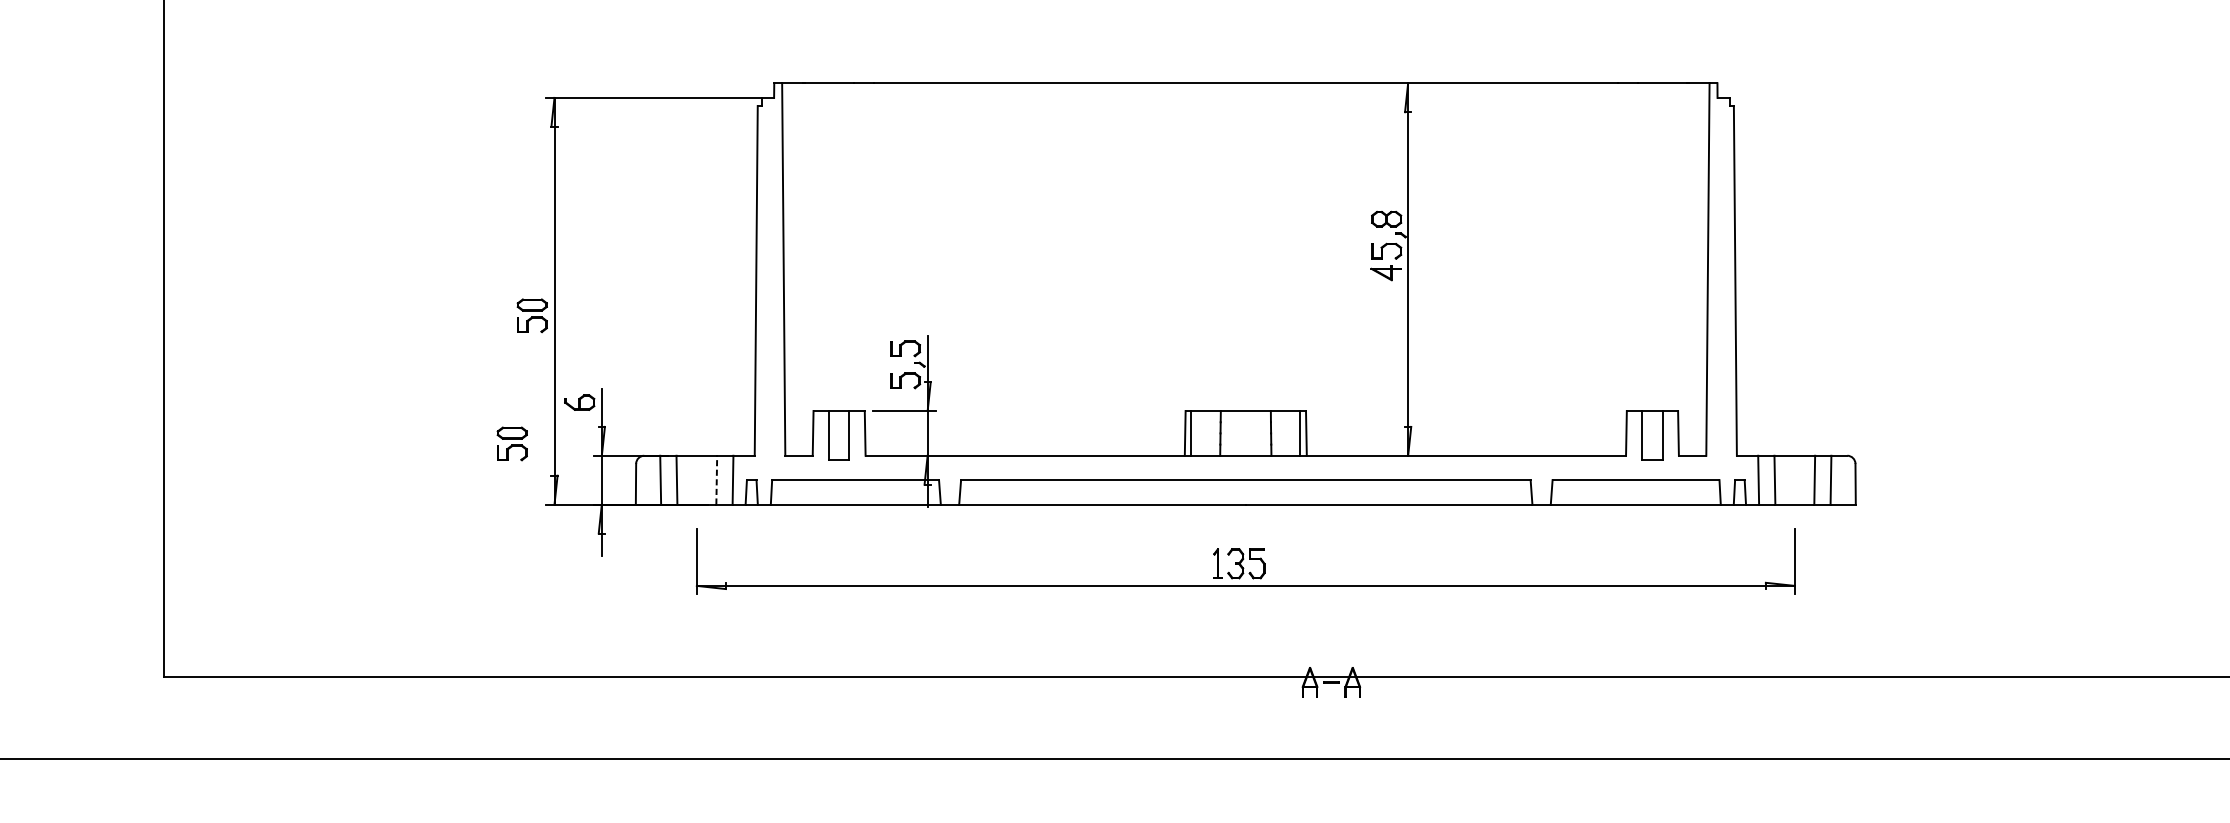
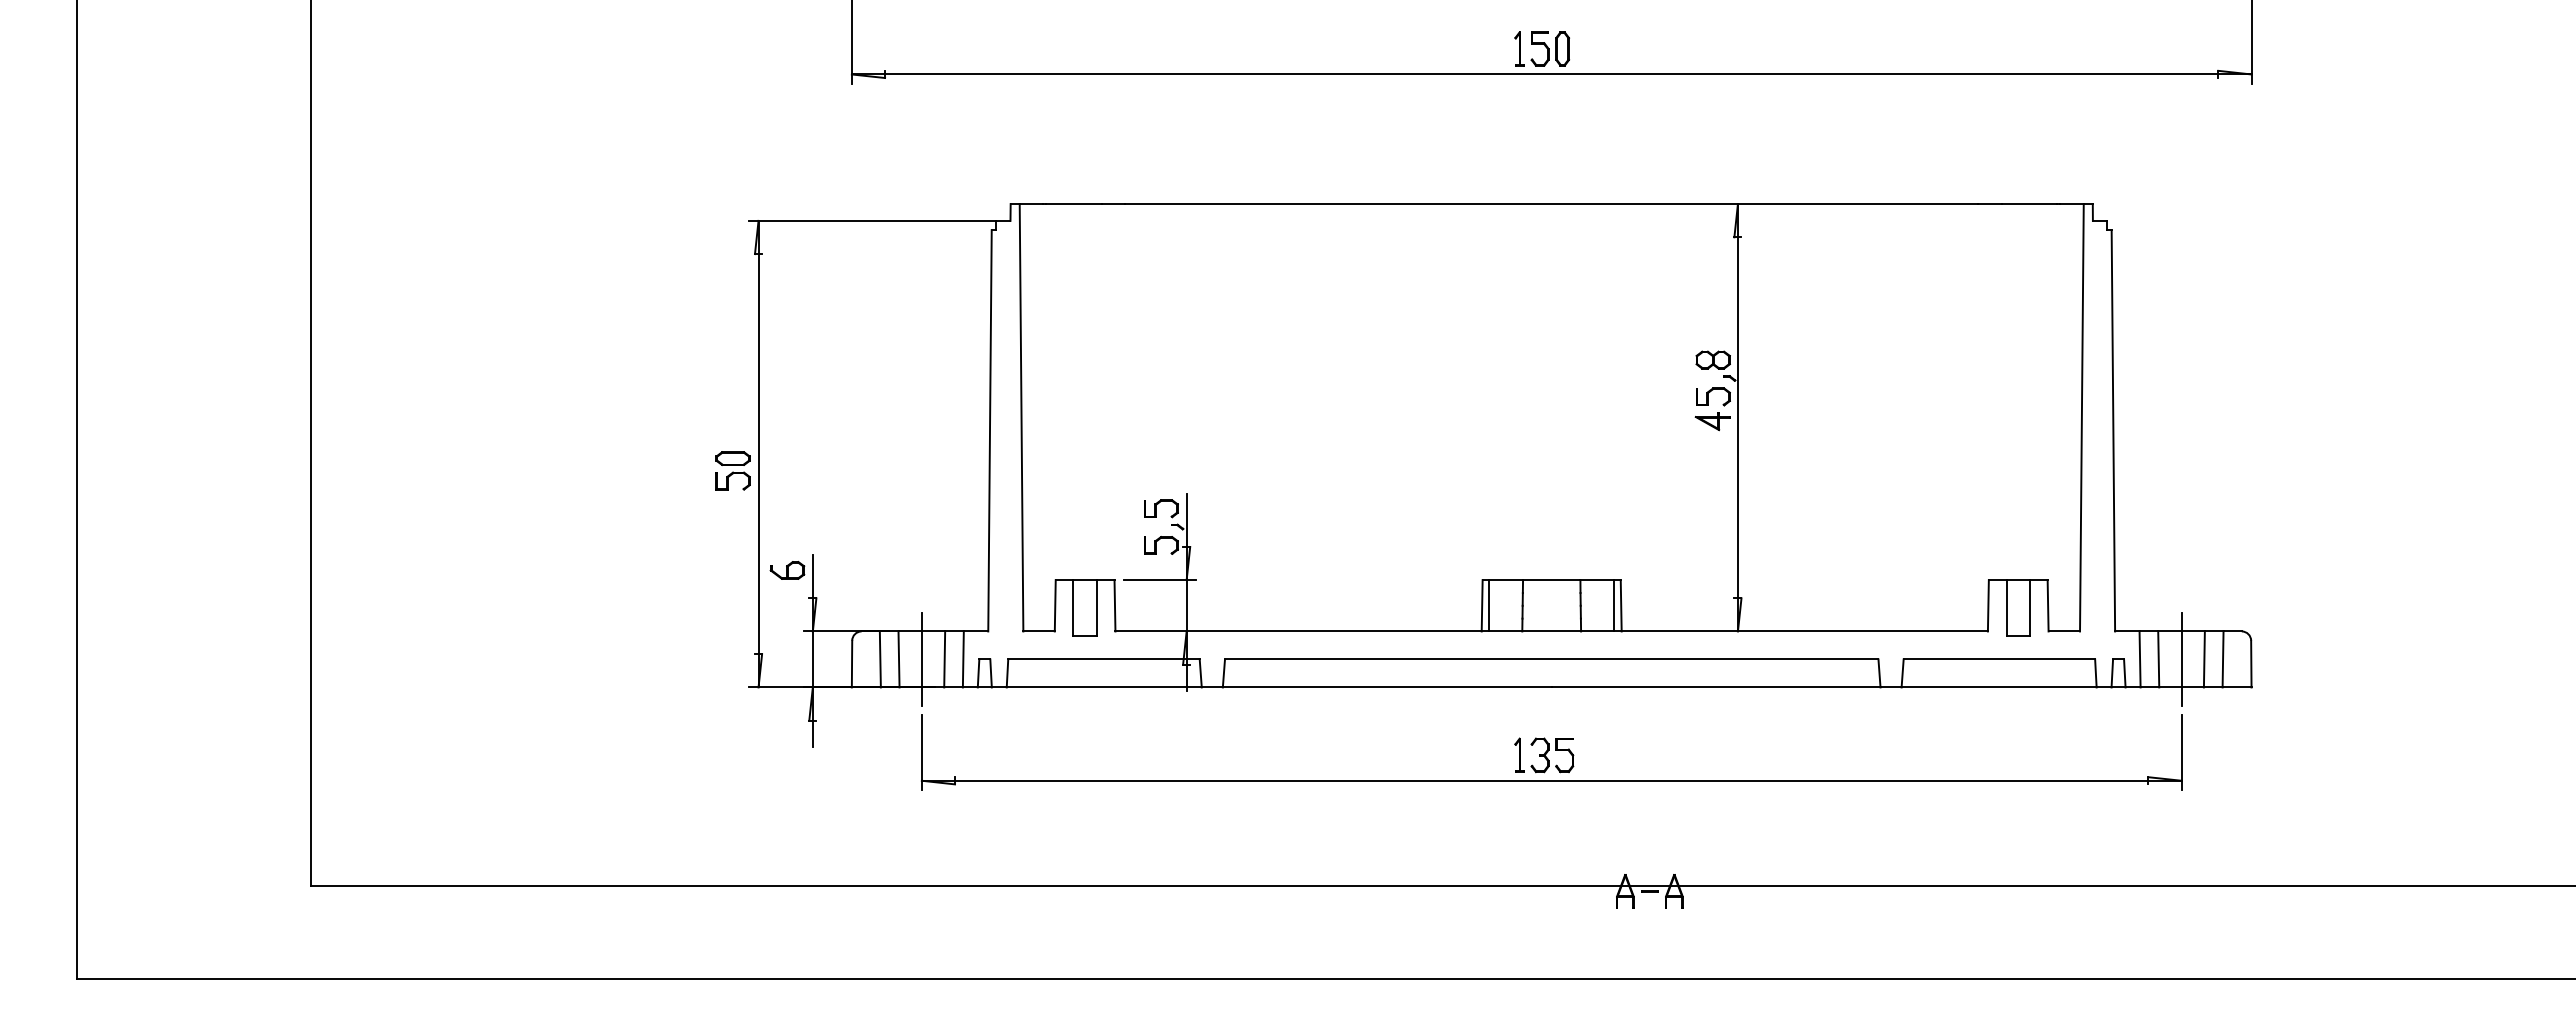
part: (511, 443) -> (709, 617), removed
line: (696, 480) -> (921, 659), added
line: (716, 480) -> (944, 659), dashed -> solid
line: (1794, 480) -> (2181, 659), added

